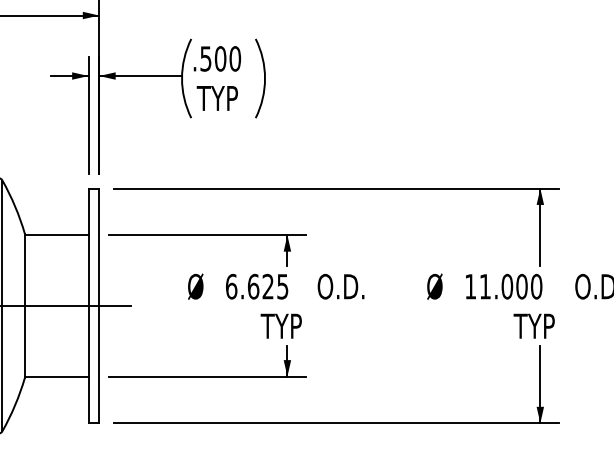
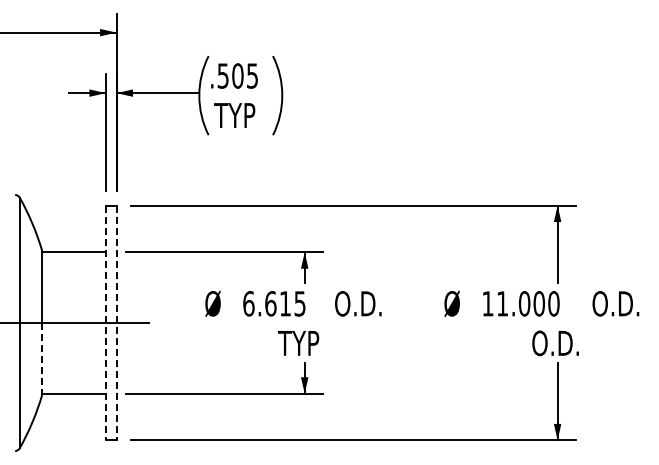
text: (235, 58) -> (252, 75), .500 -> .505
text: (267, 286) -> (284, 303), 6.625 -> 6.615
line: (88, 306) -> (105, 323), solid -> dashed
line: (99, 306) -> (116, 323), solid -> dashed
text: (537, 326) -> (554, 343), TYP -> O.D.
line: (25, 342) -> (42, 359), solid -> dashed

